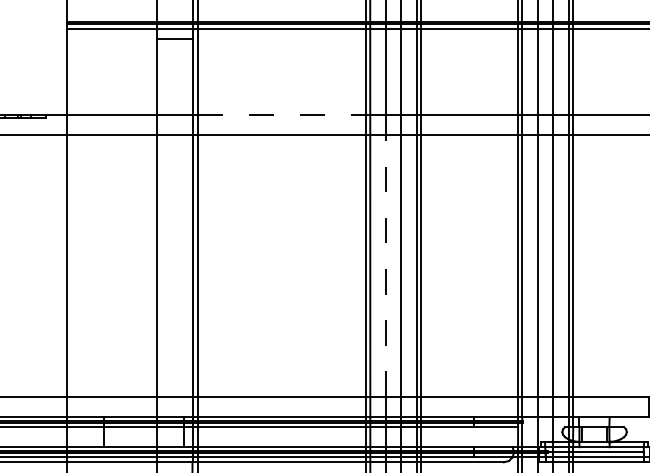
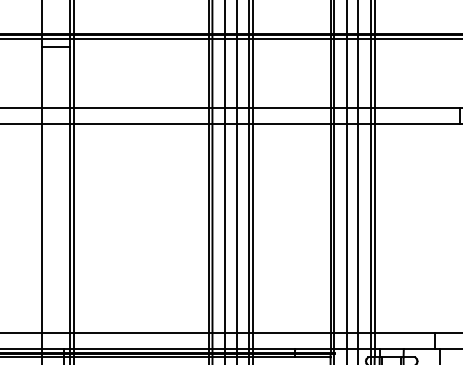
line: (282, 114) -> (142, 107), dashed -> solid
line: (385, 265) -> (224, 228), dashed -> solid

